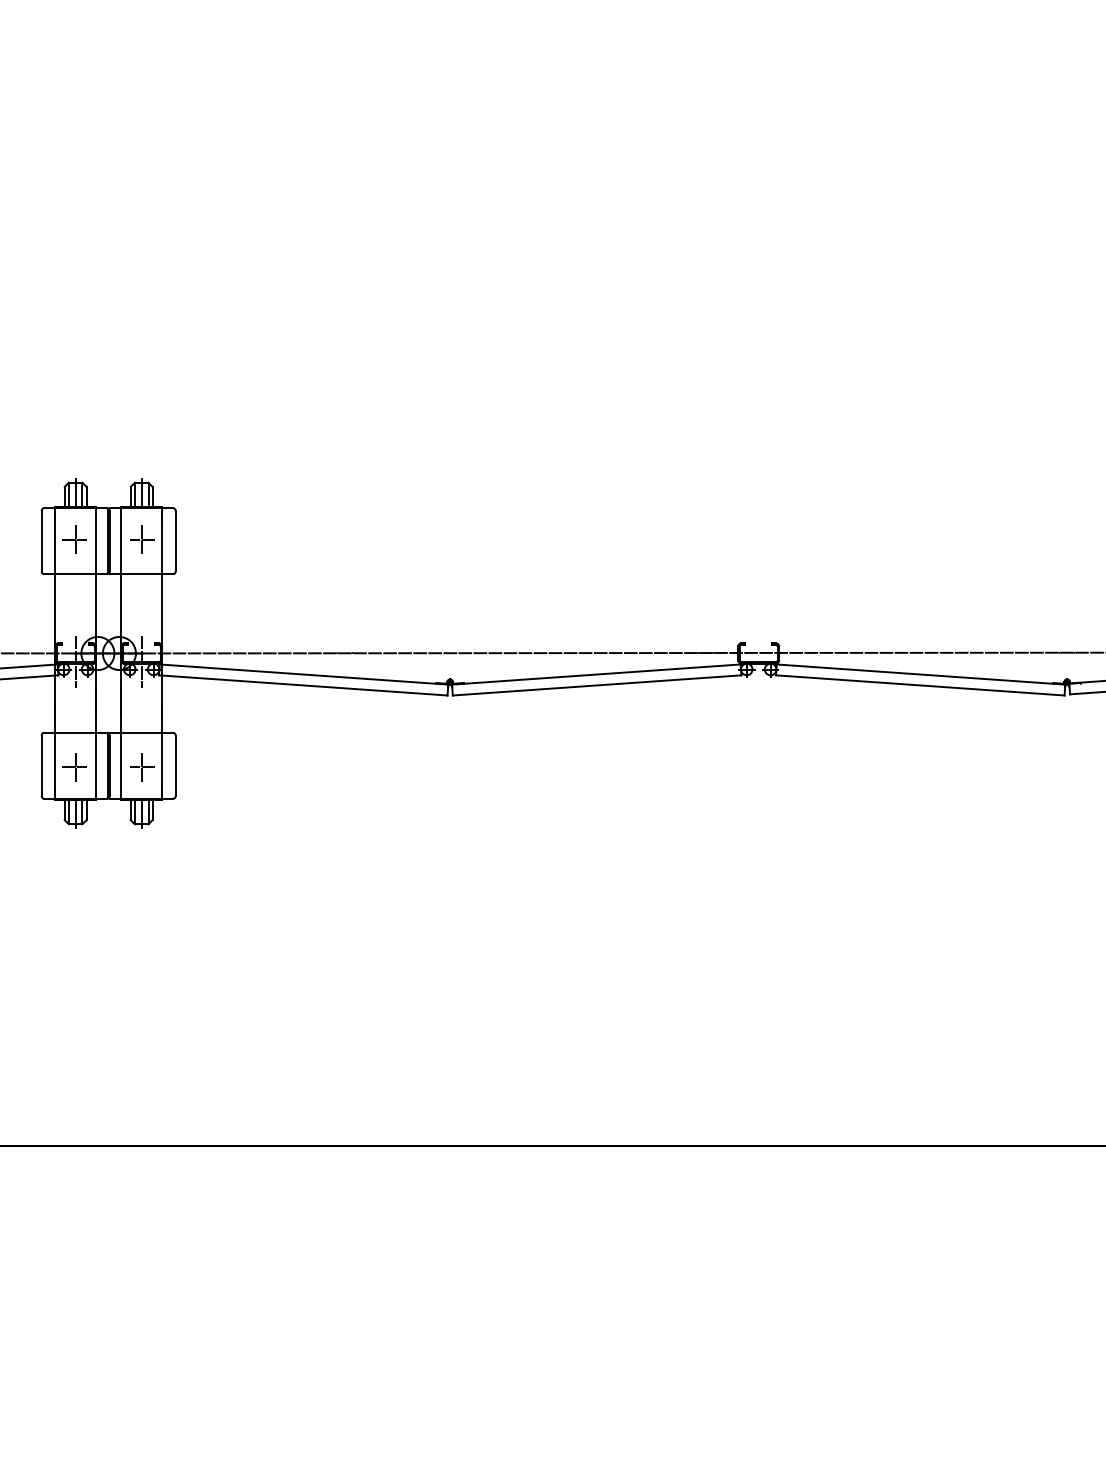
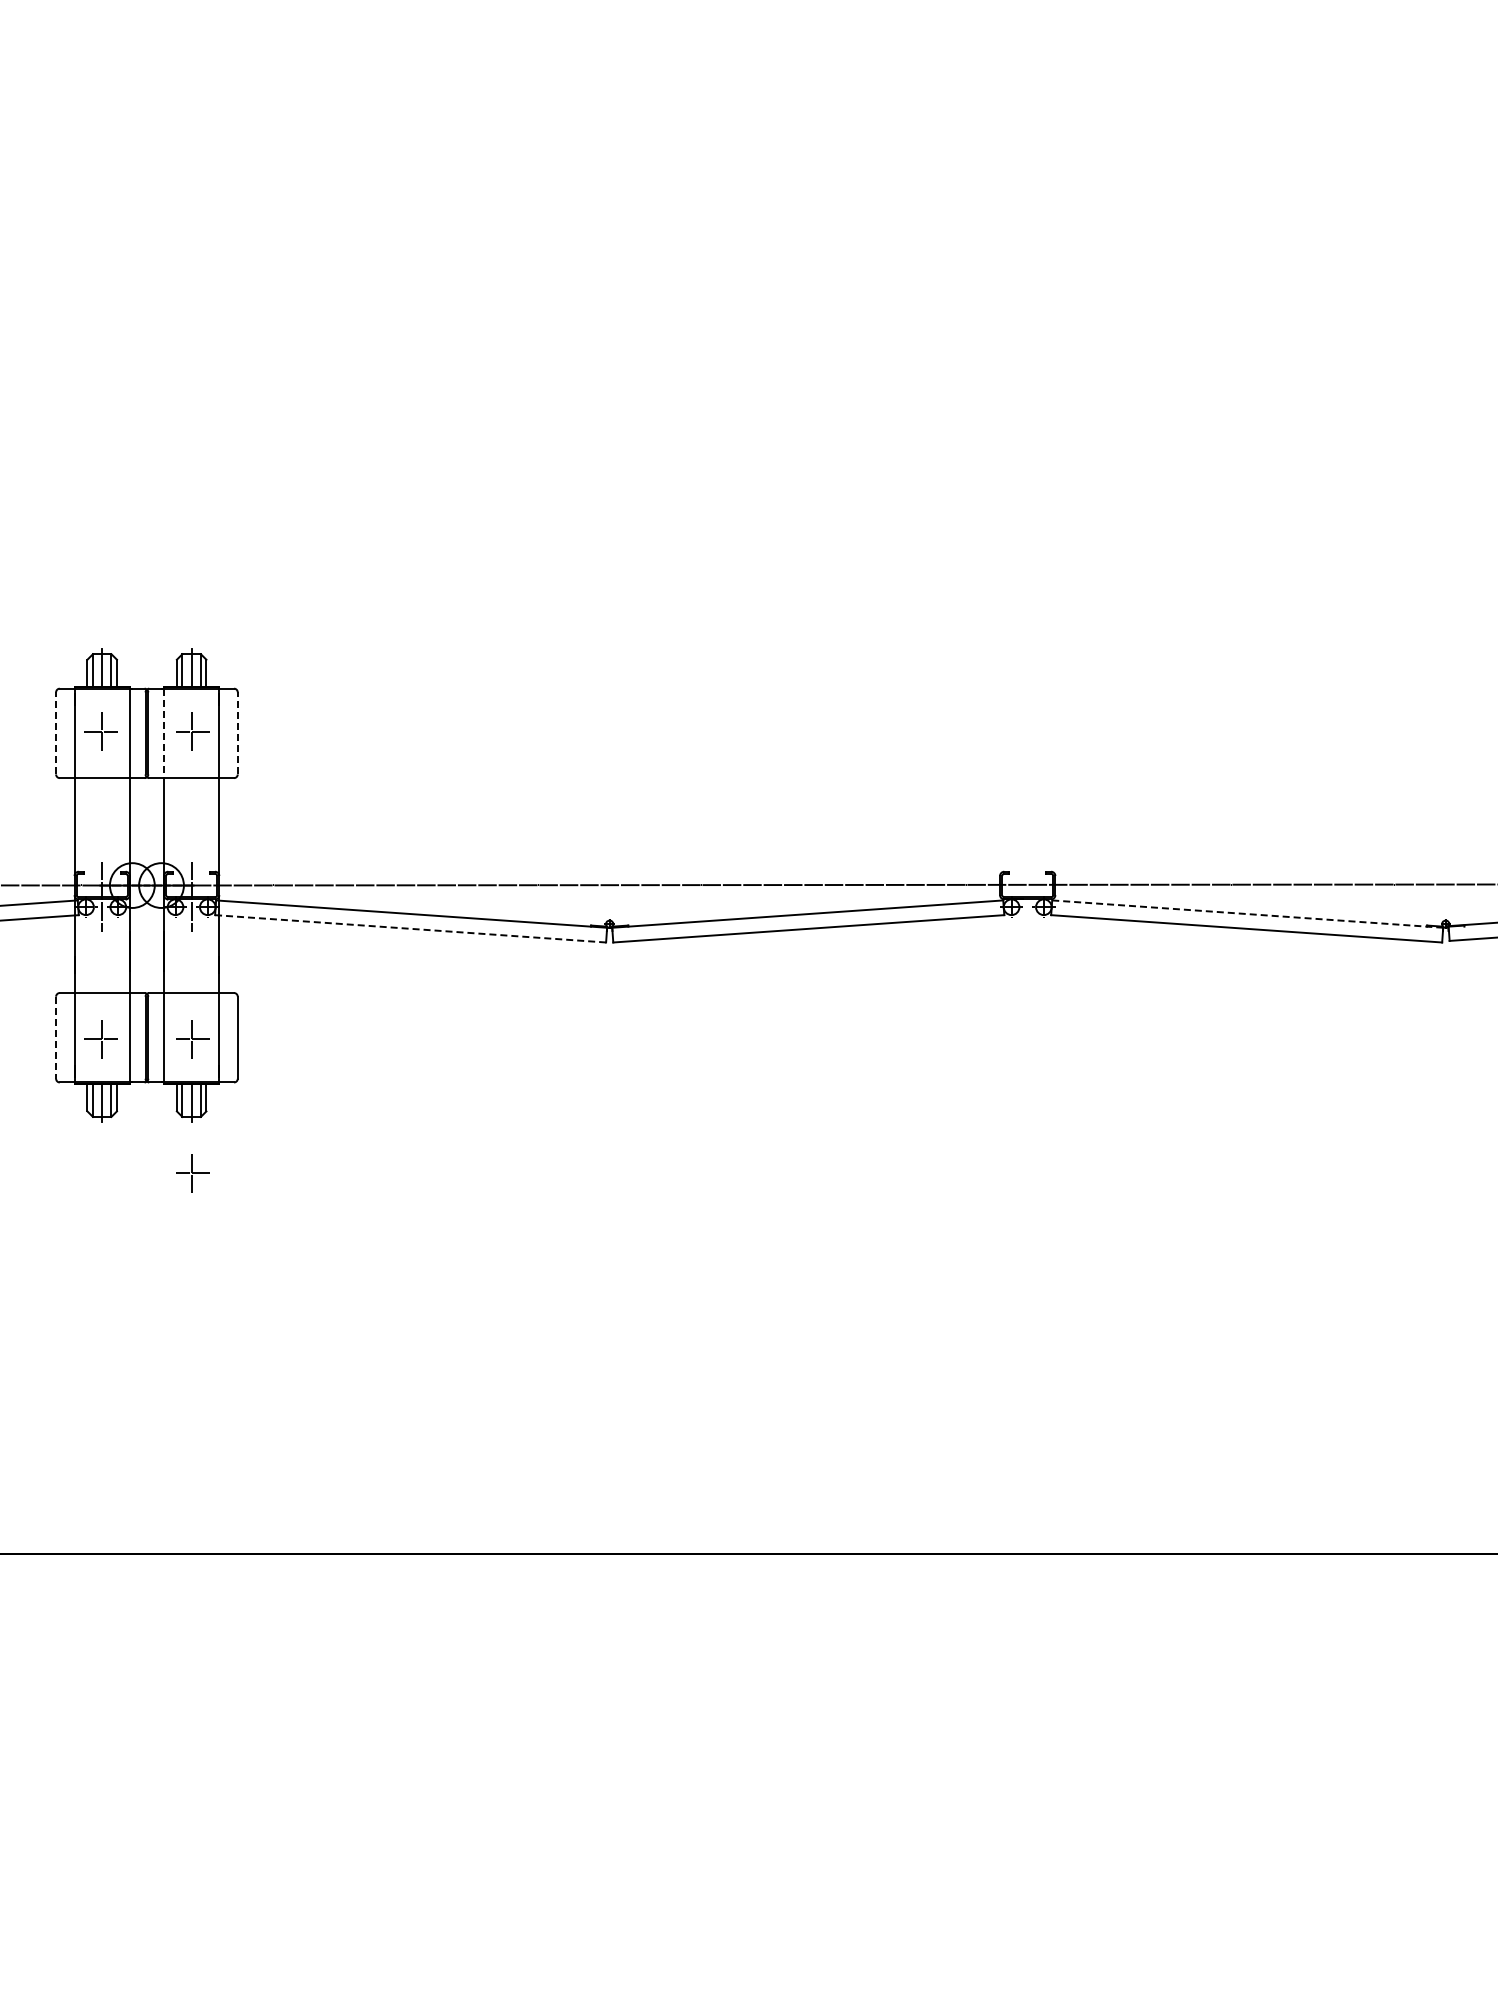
line: (41, 540) -> (56, 732), solid -> dashed
line: (175, 540) -> (237, 732), solid -> dashed
line: (121, 541) -> (164, 733), solid -> dashed
line: (921, 674) -> (1248, 914), solid -> dashed
line: (303, 685) -> (410, 928), solid -> dashed
line: (41, 766) -> (56, 1038), solid -> dashed
part: (142, 865) -> (192, 1173), added

